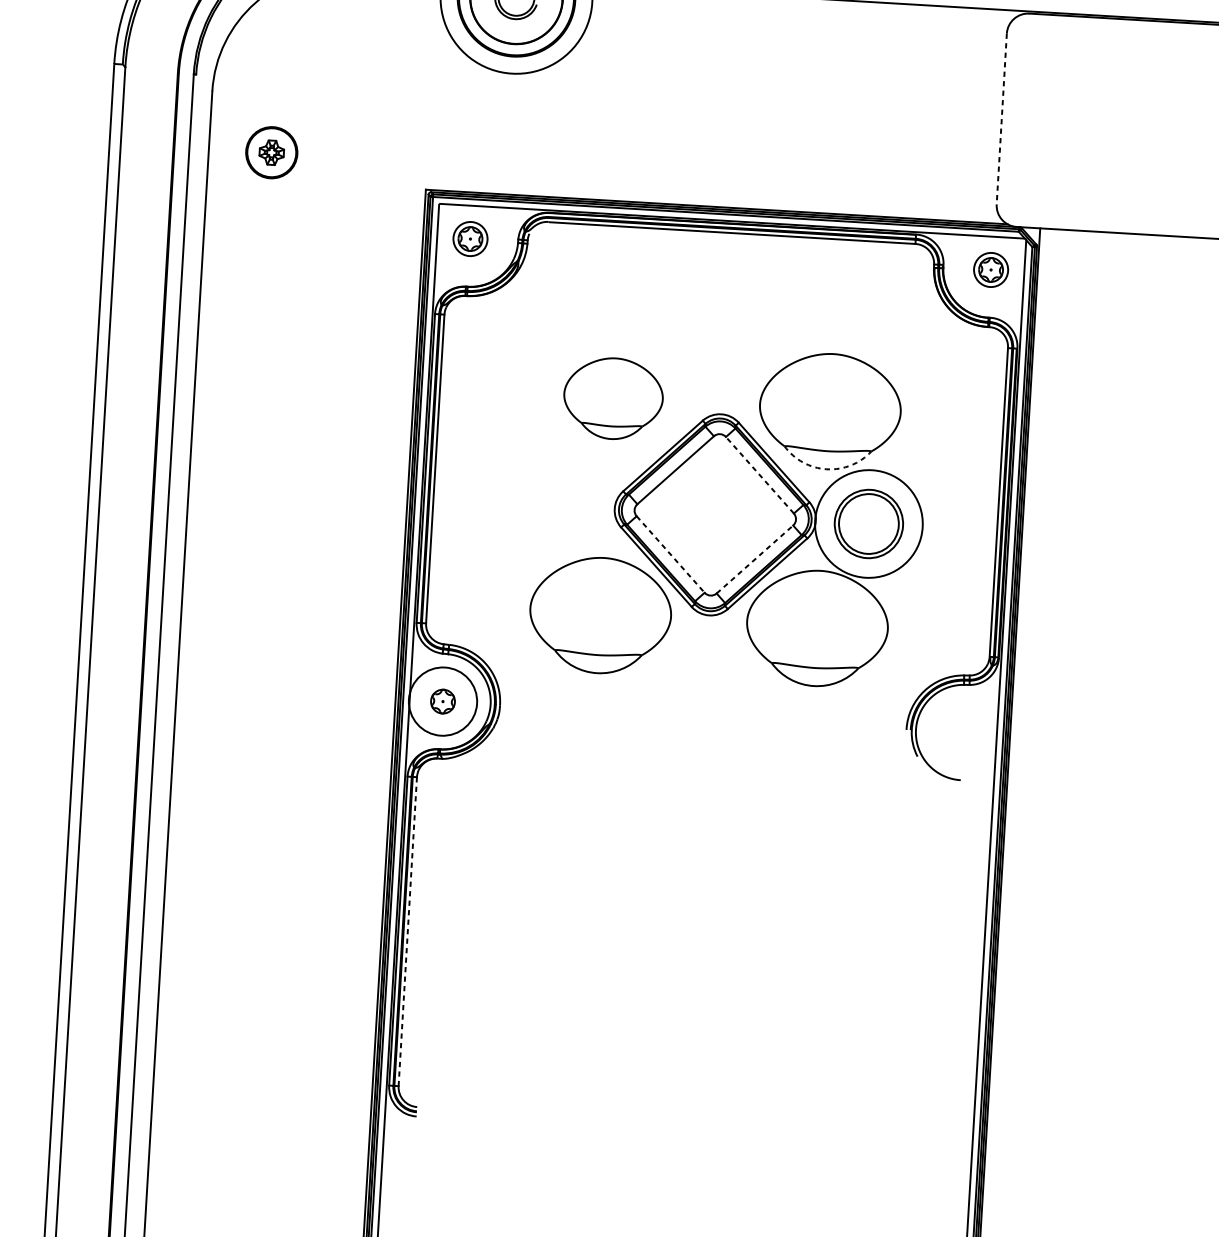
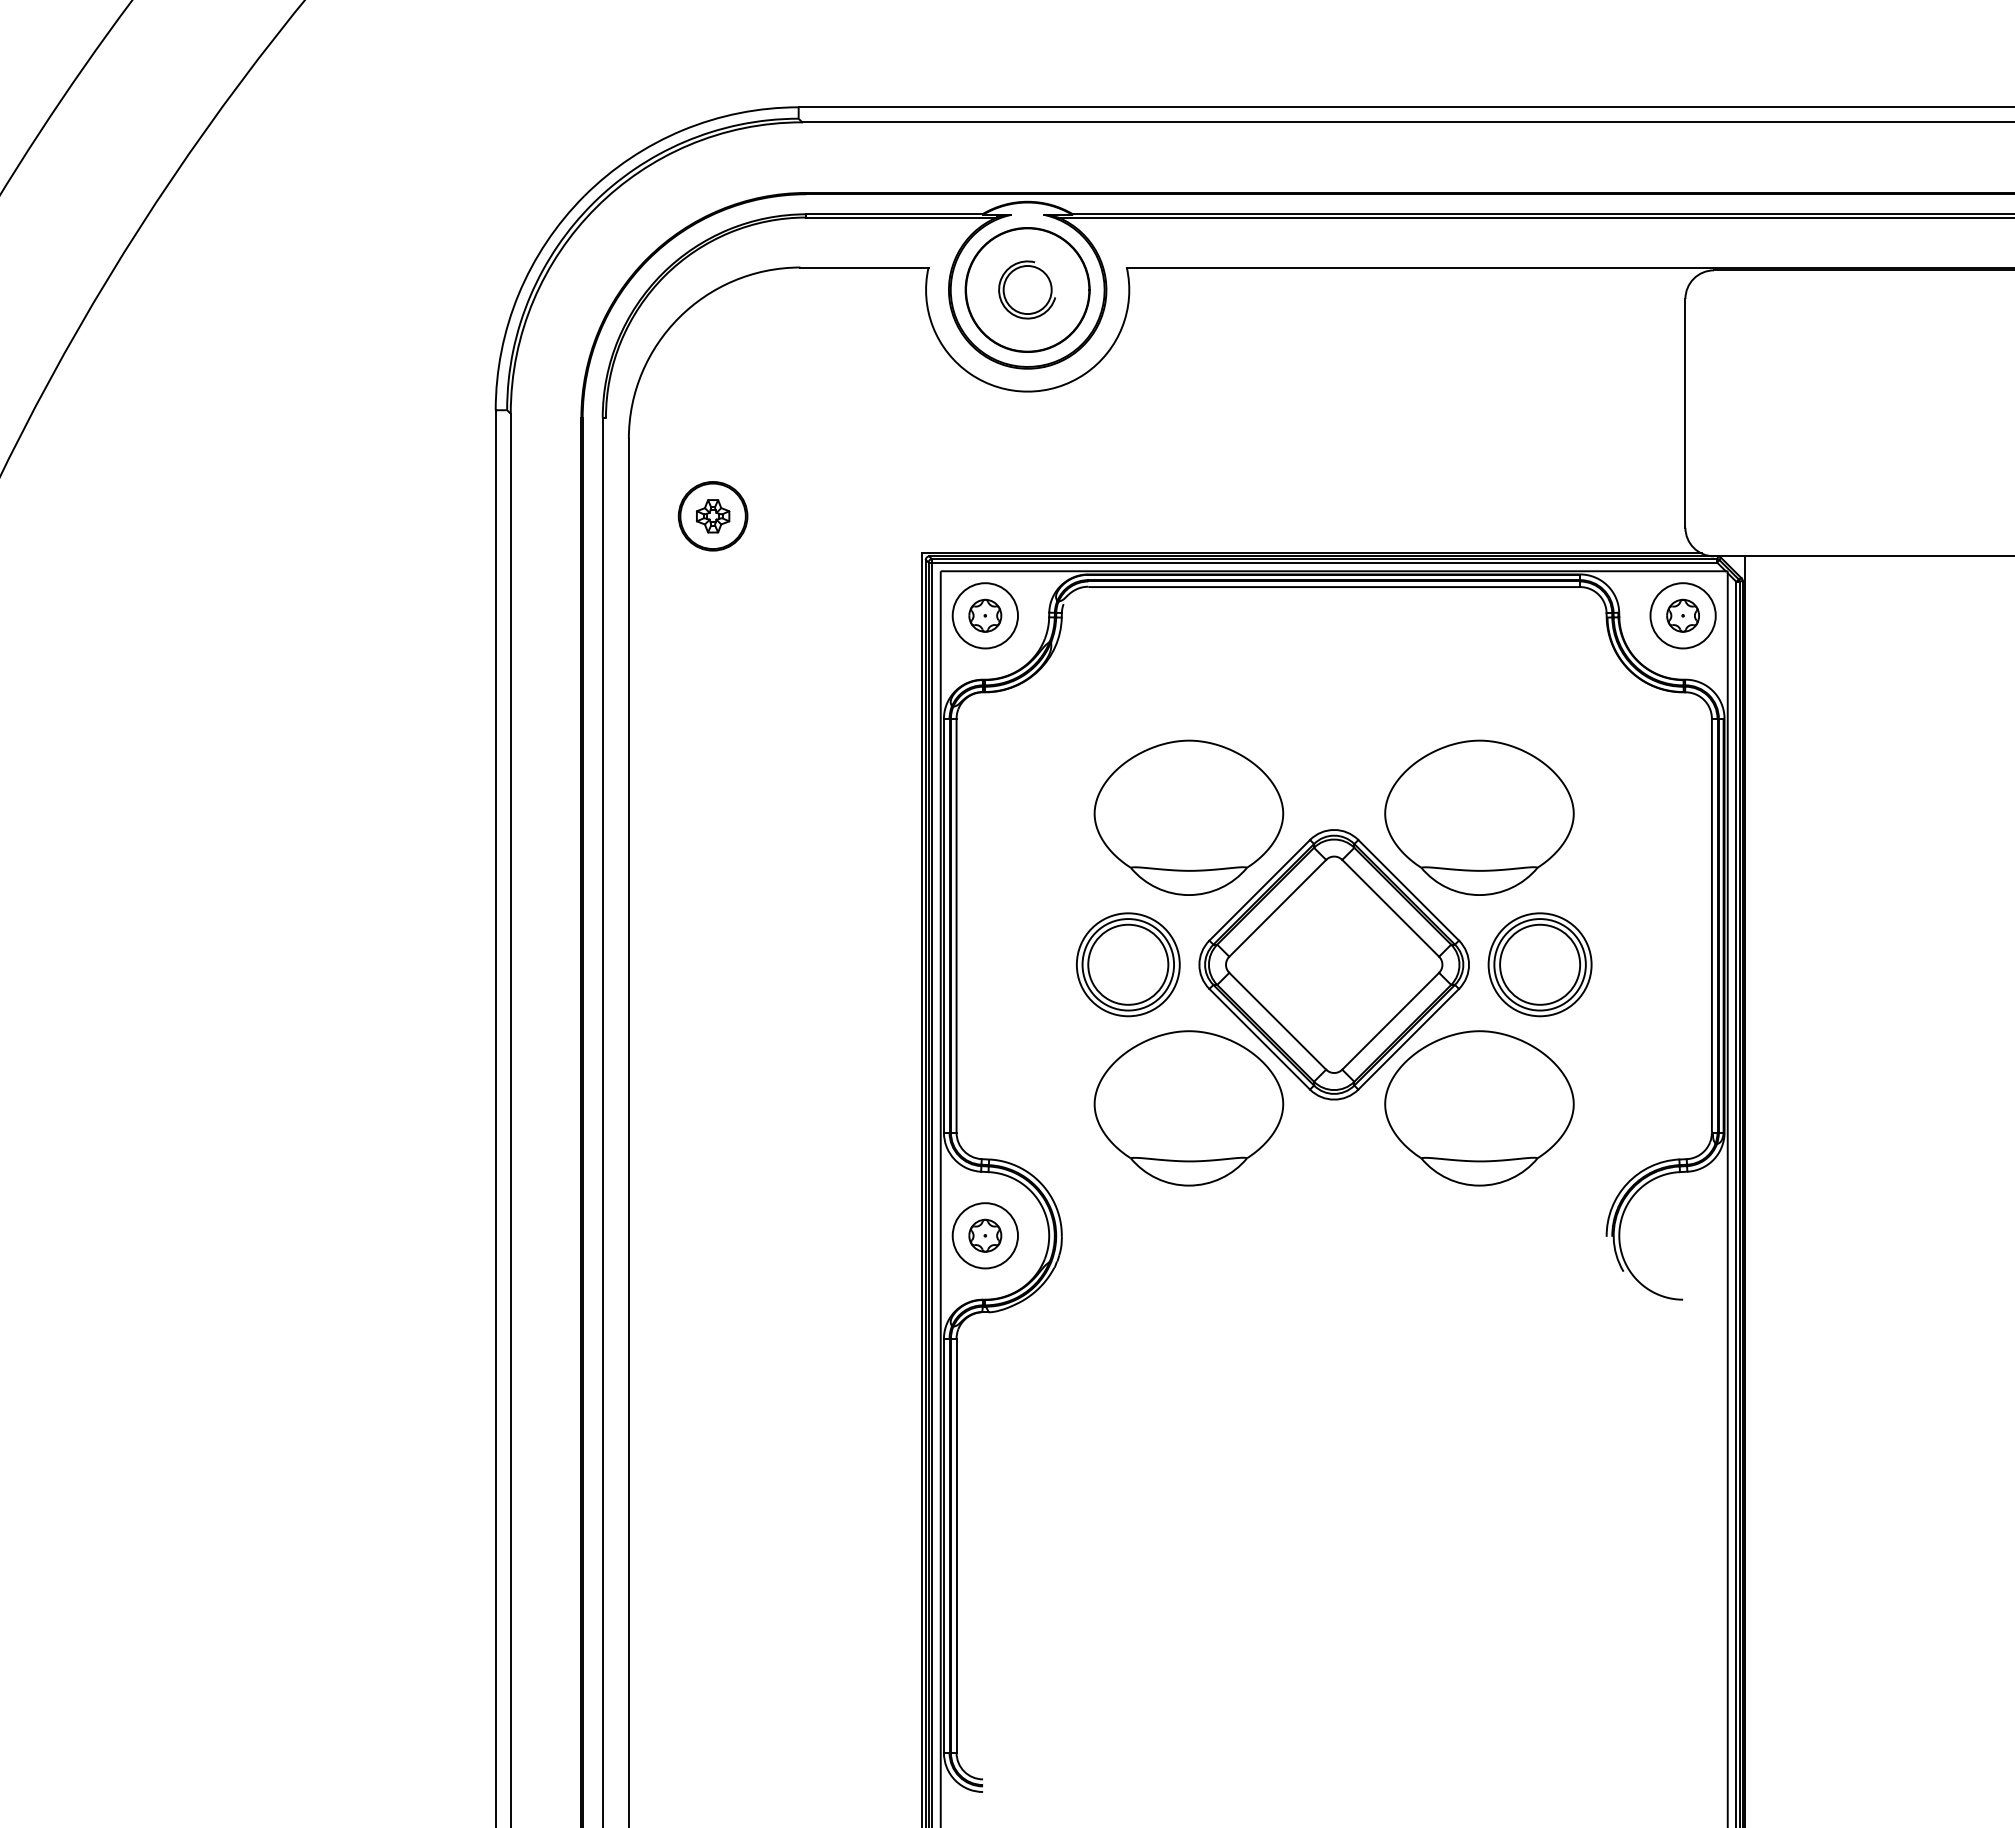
line: (1001, 119) -> (1685, 413), dashed -> solid
circle: (469, 238) -> (984, 615), size x1.43
circle: (990, 269) -> (1682, 615), size x1.43
part: (613, 398) -> (1188, 817), size x1.43
arc: (826, 469) -> (1479, 895), dashed -> solid
line: (759, 474) -> (1390, 907), dashed -> solid
part: (561, 505) -> (1128, 964), added
circle: (868, 523) -> (1539, 964), size x0.71
line: (671, 554) -> (1278, 1021), dashed -> solid
line: (755, 558) -> (1391, 1020), dashed -> solid
circle: (442, 701) -> (984, 1235), size x0.71
line: (407, 931) -> (956, 1545), dashed -> solid

